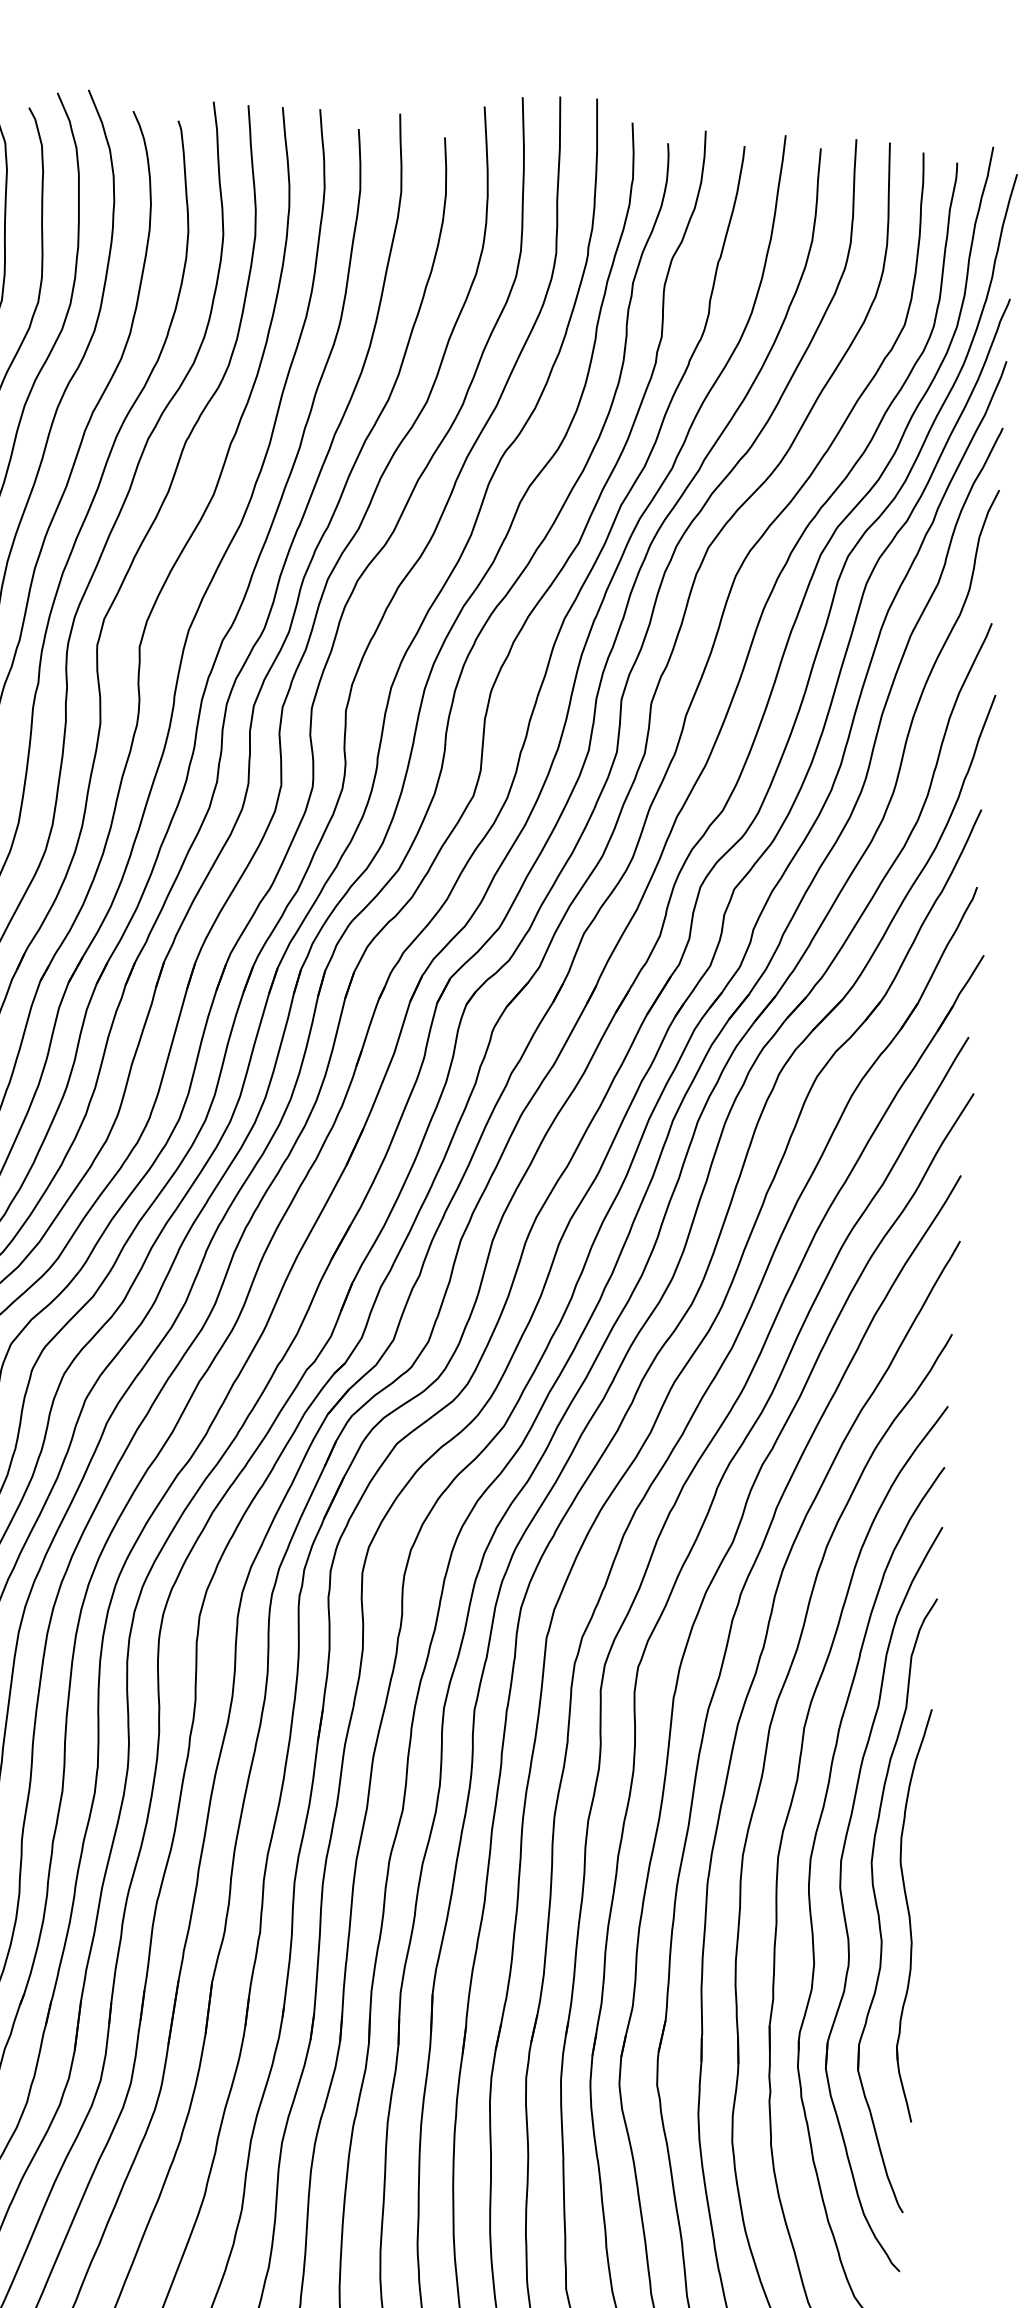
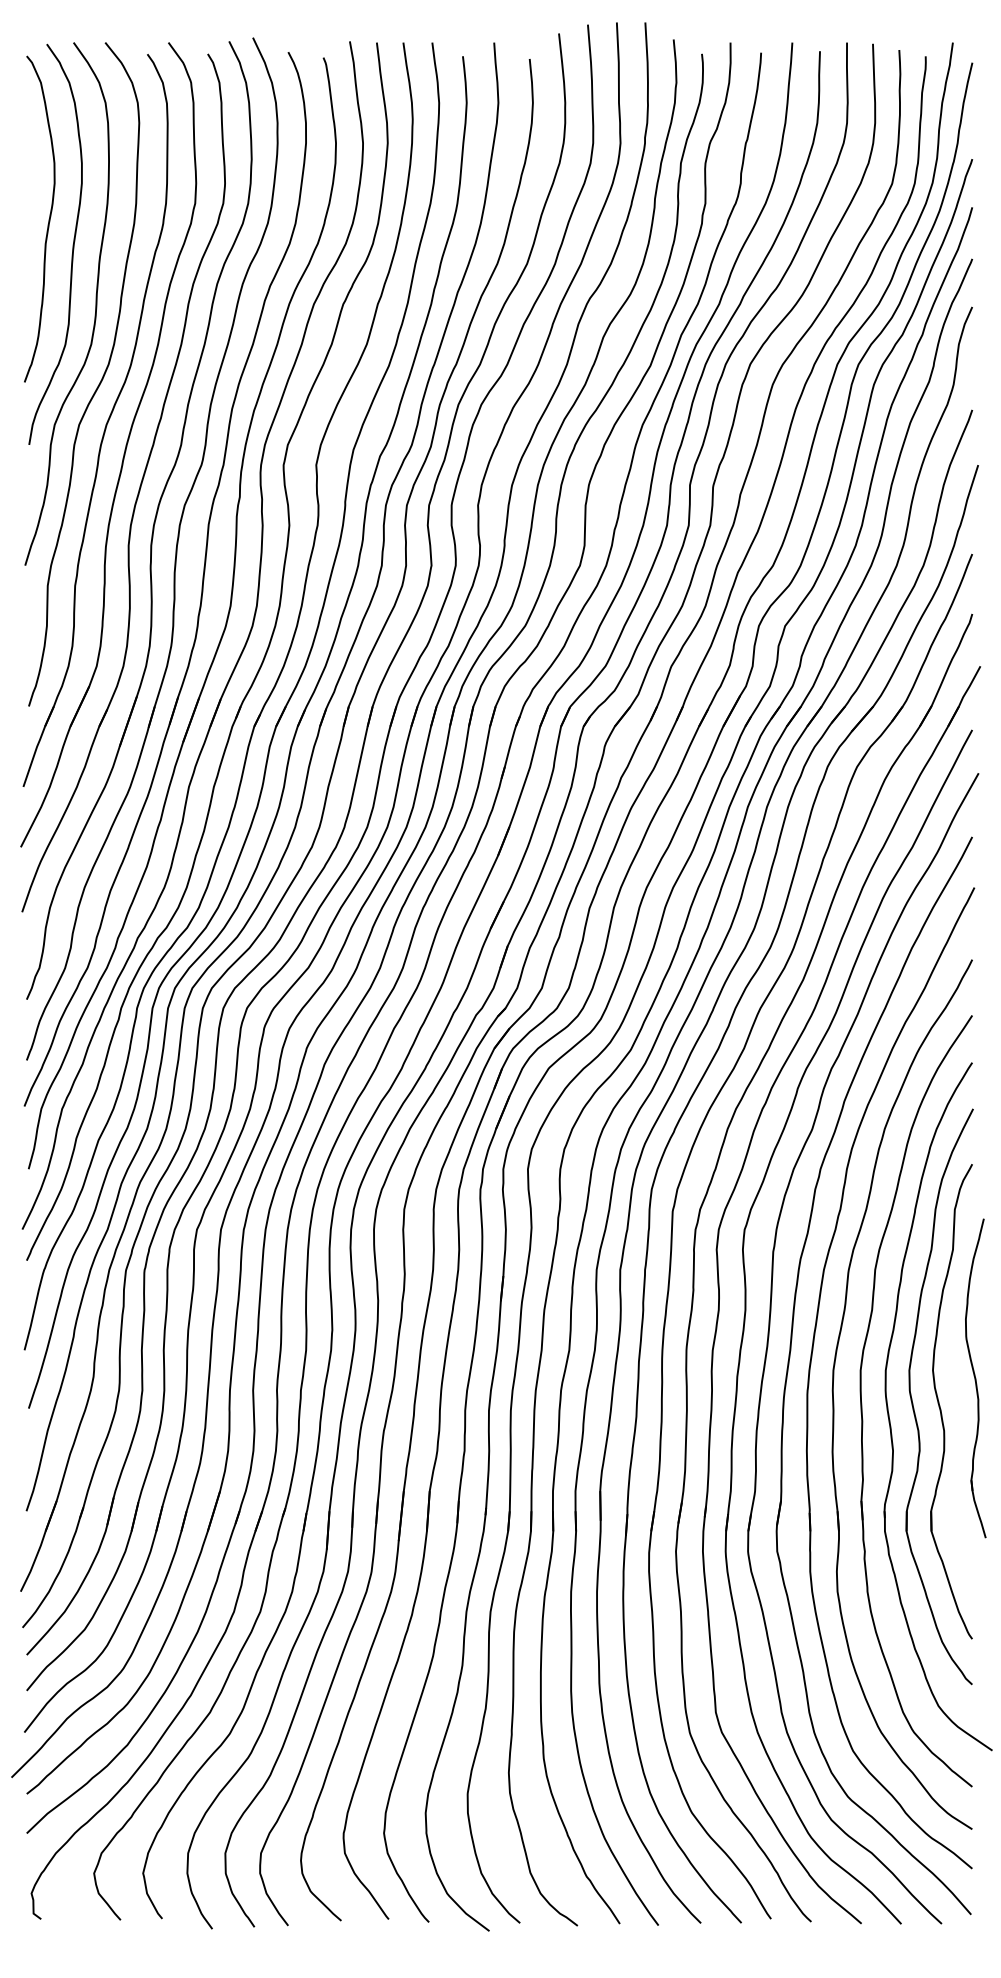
part: (909, 1915) -> (975, 1378), moved

